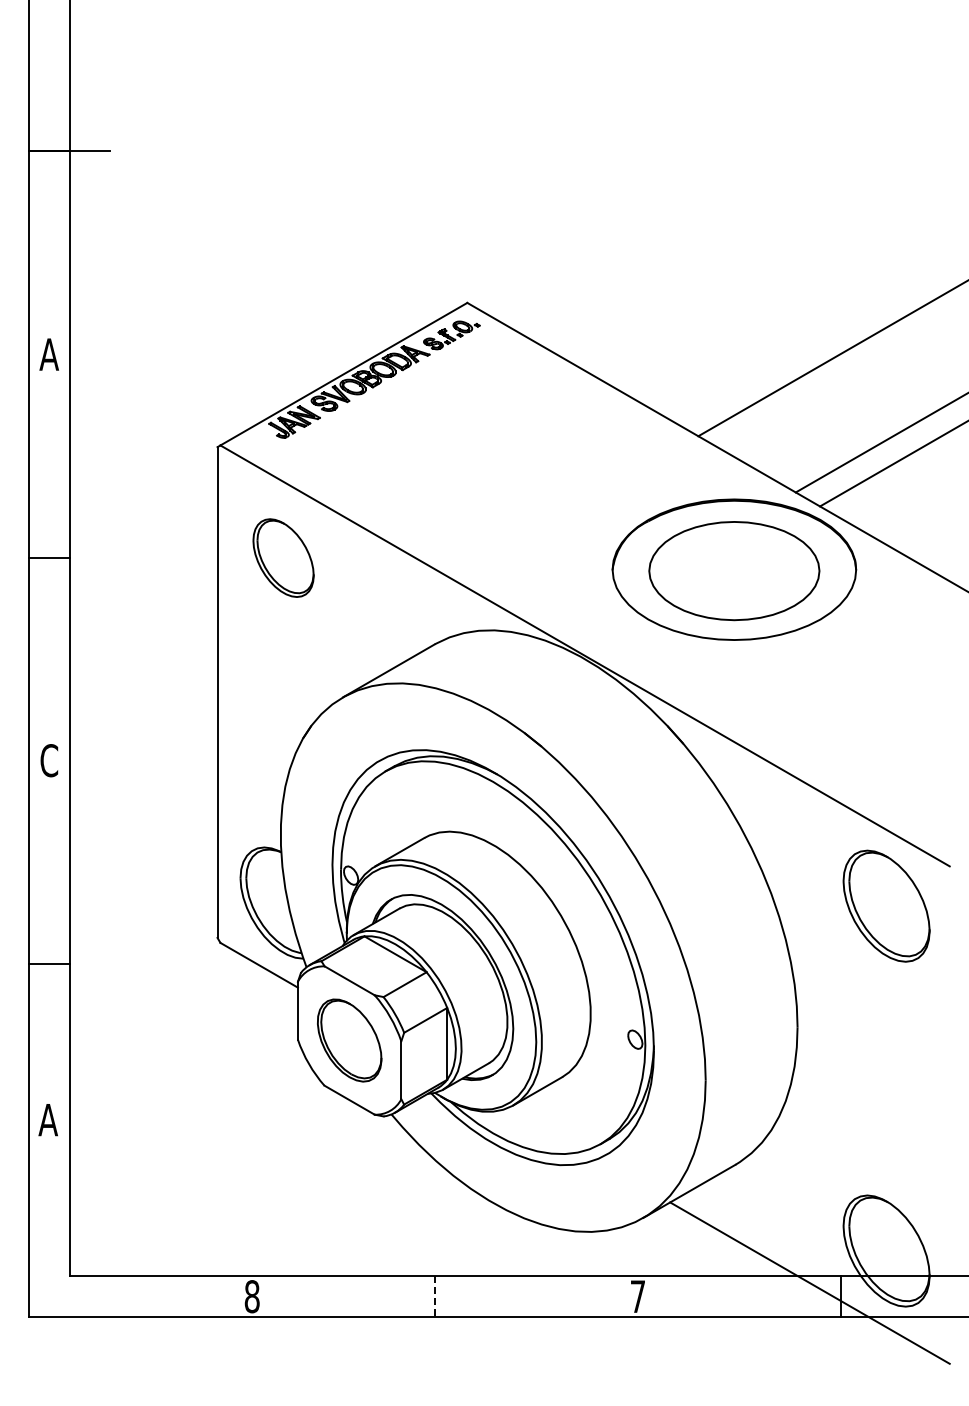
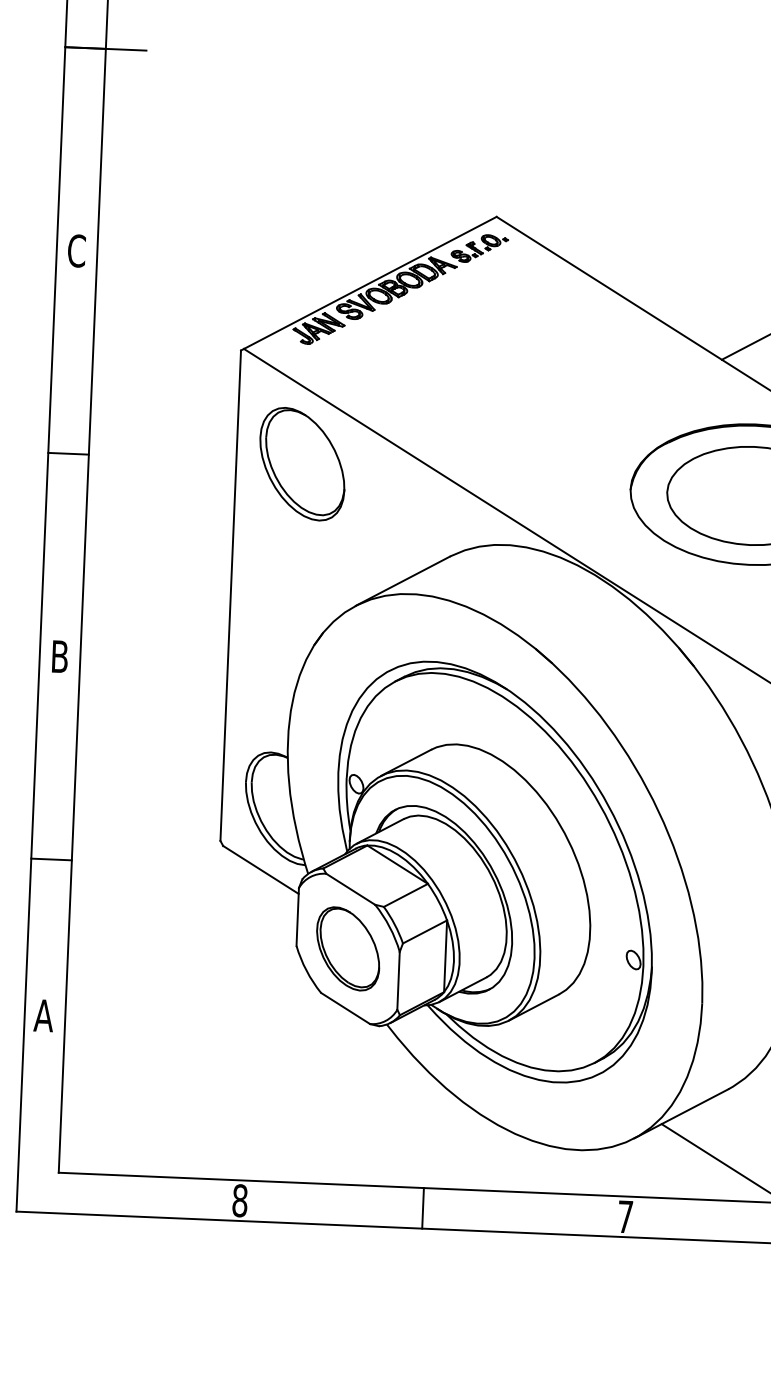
text: (49, 354) -> (77, 250), A -> C
part: (283, 557) -> (302, 463), size x1.43
text: (49, 760) -> (60, 656), C -> B
line: (435, 1297) -> (423, 1209), dashed -> solid

